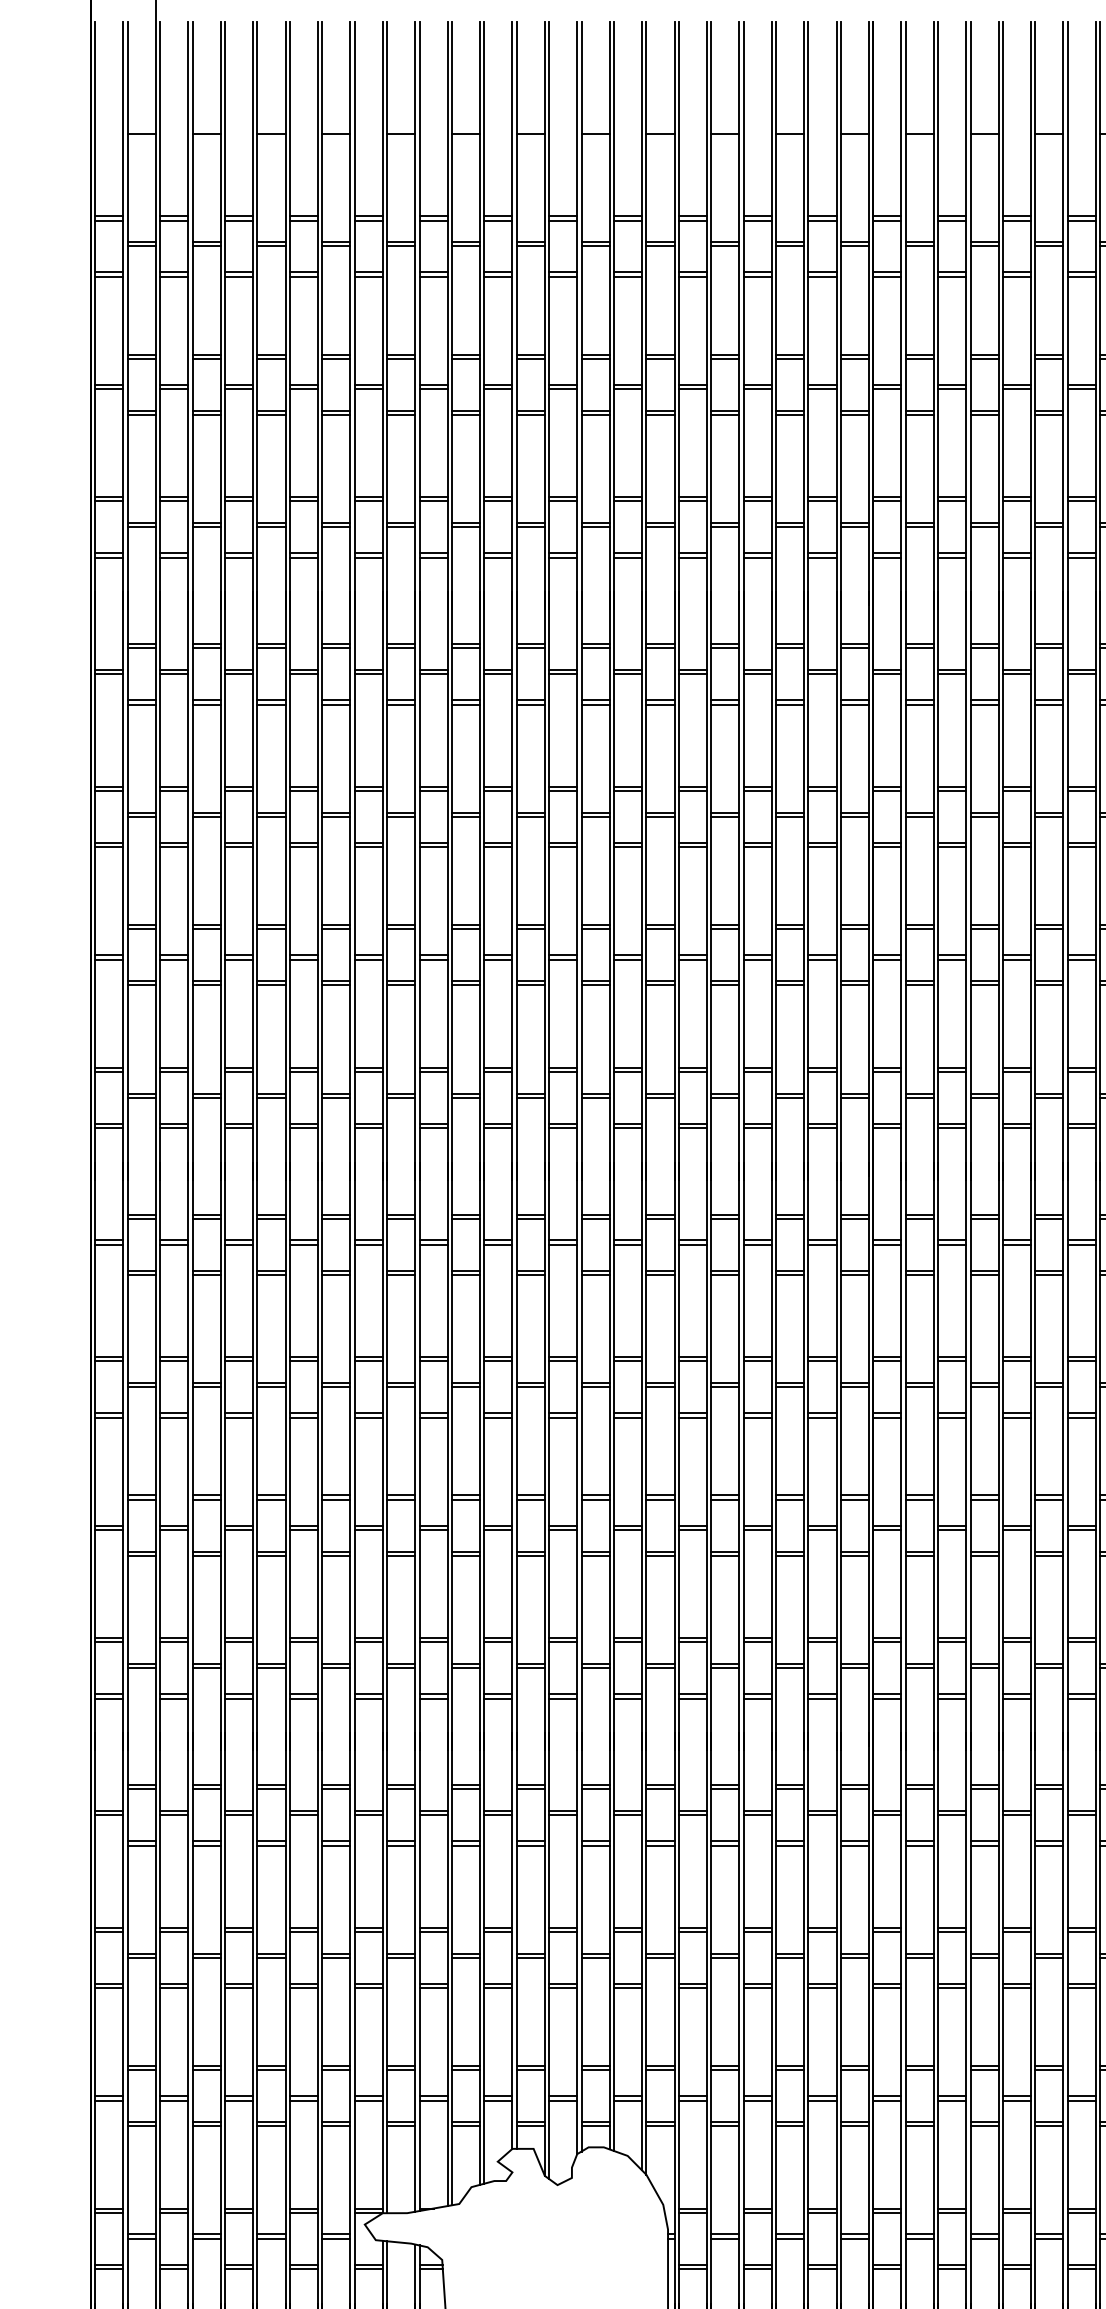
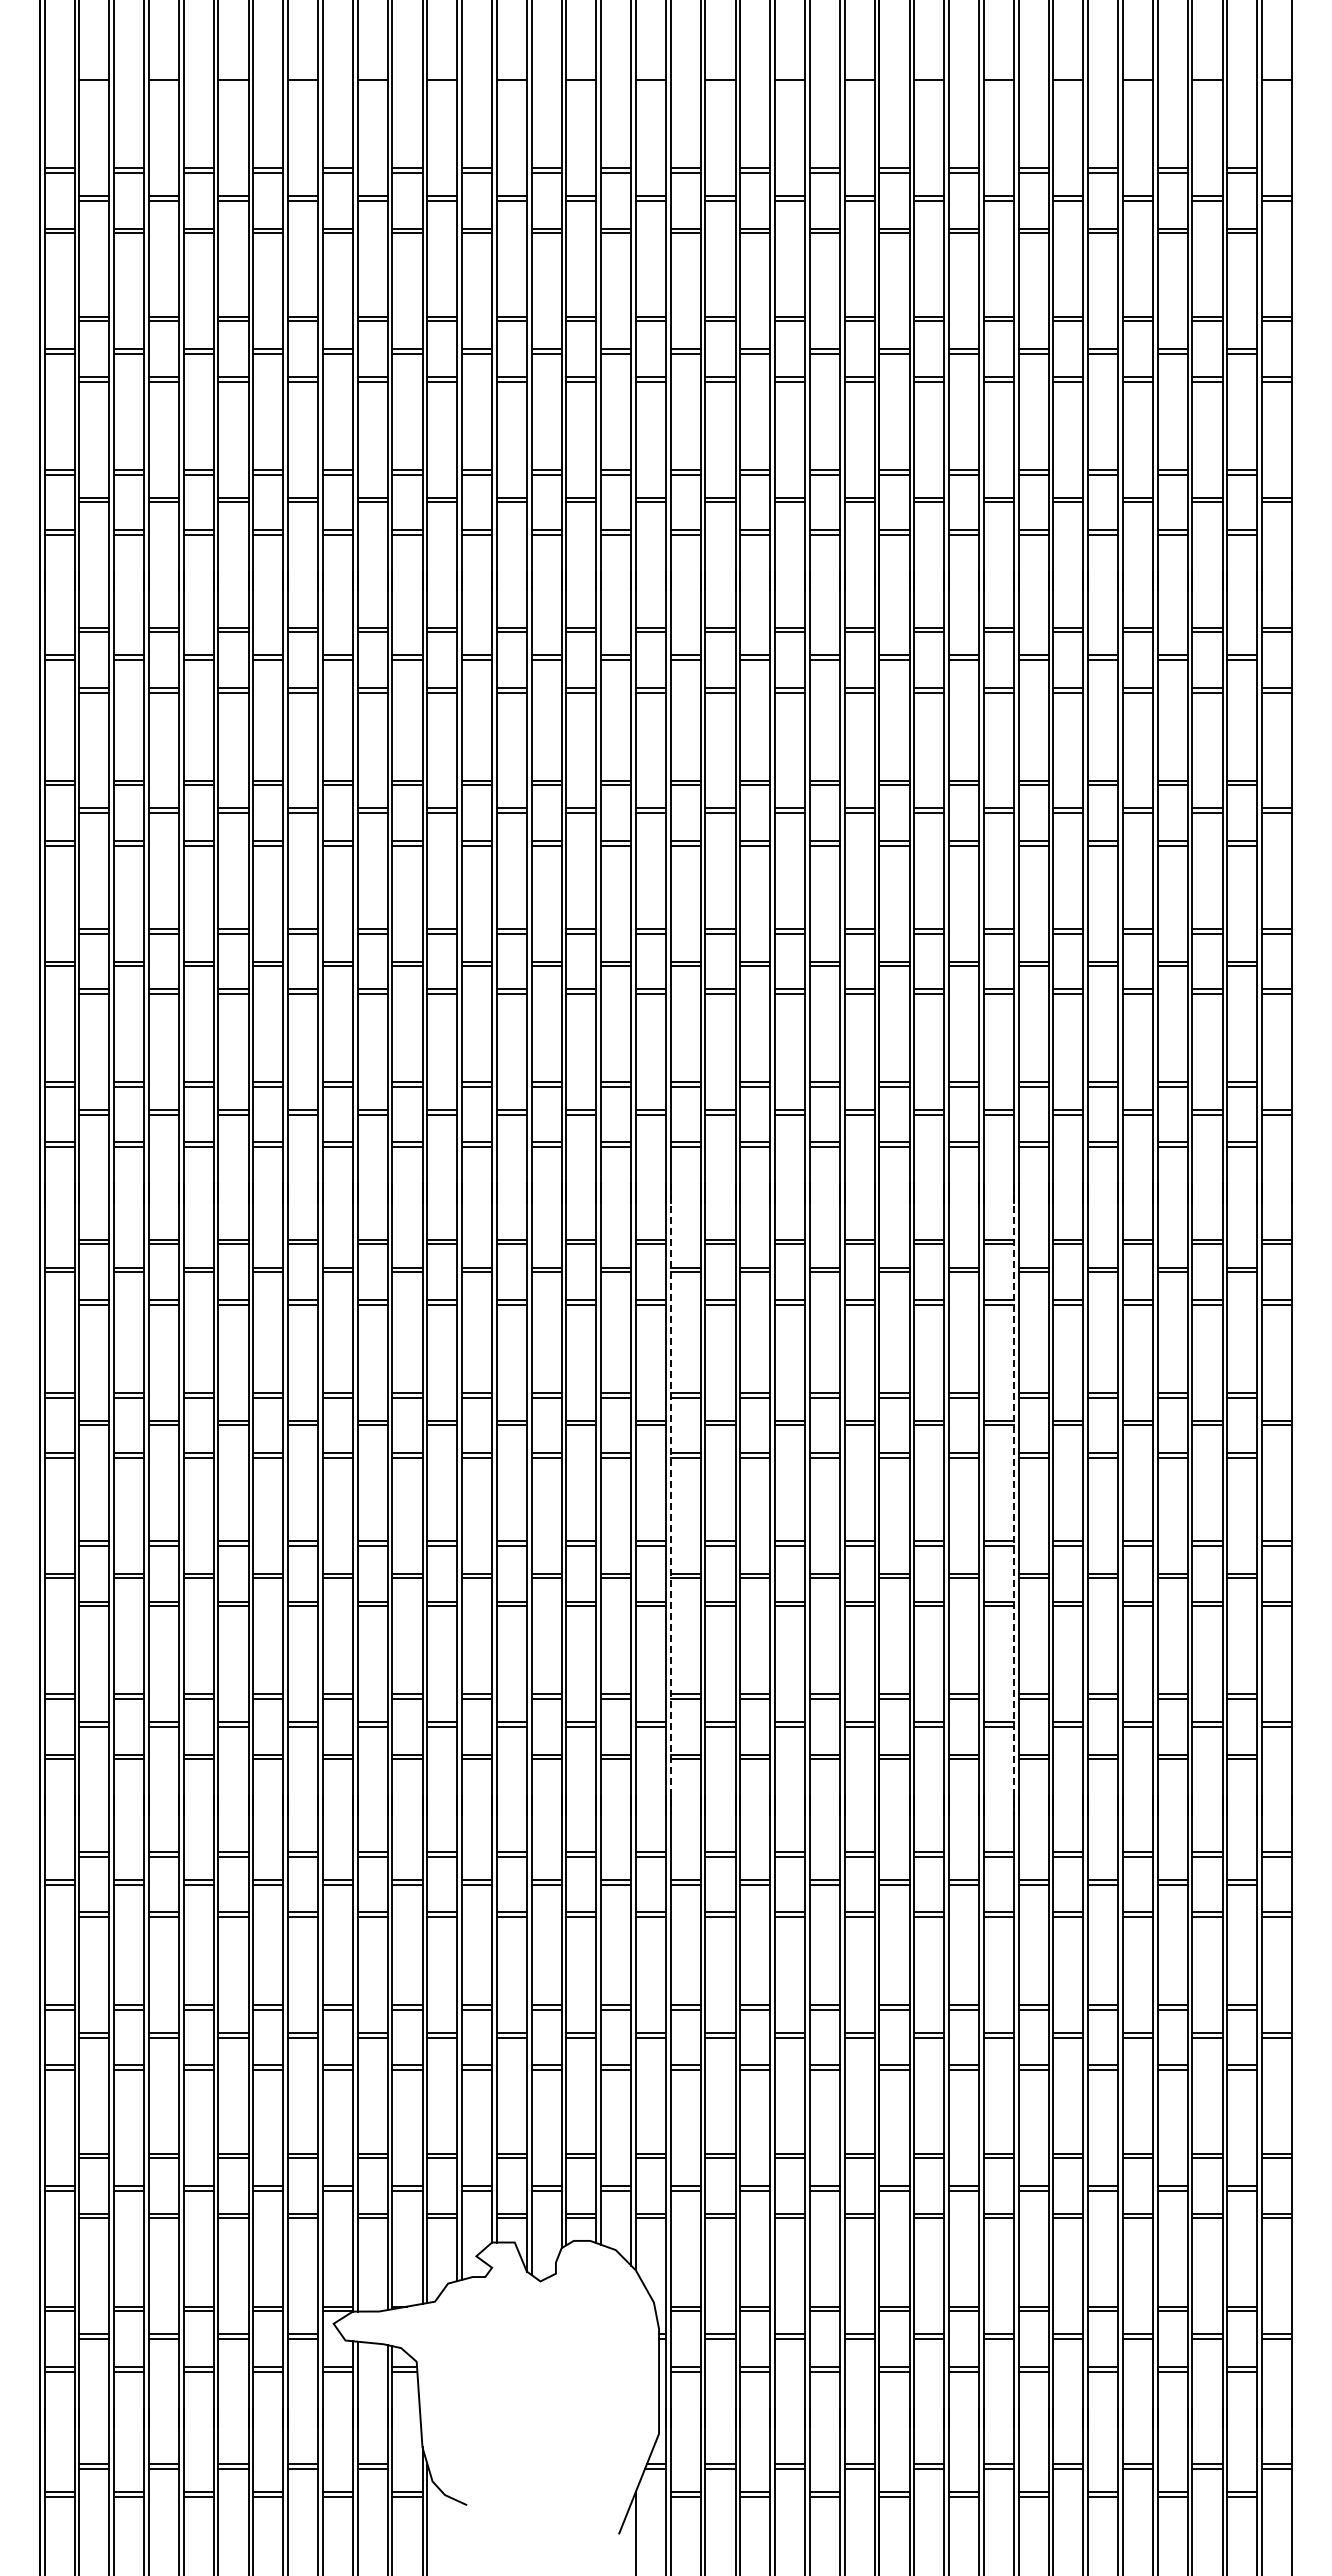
line: (678, 1457) -> (670, 1500), solid -> dashed
line: (998, 1457) -> (1013, 1500), solid -> dashed

